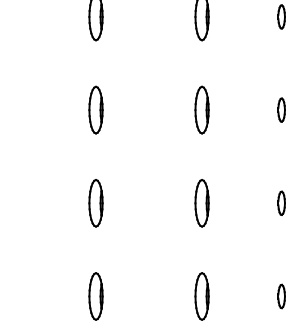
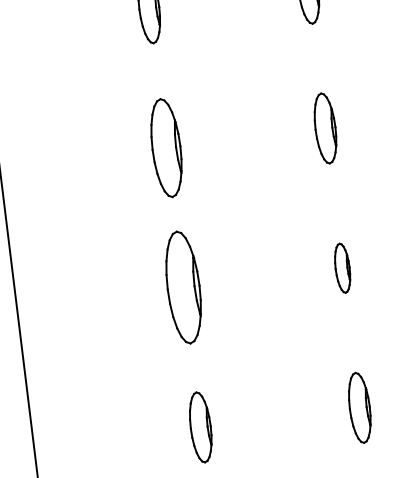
part: (95, 109) -> (165, 147), size x1.4
part: (95, 203) -> (182, 288), size x1.6
part: (201, 203) -> (341, 268), size x0.7

